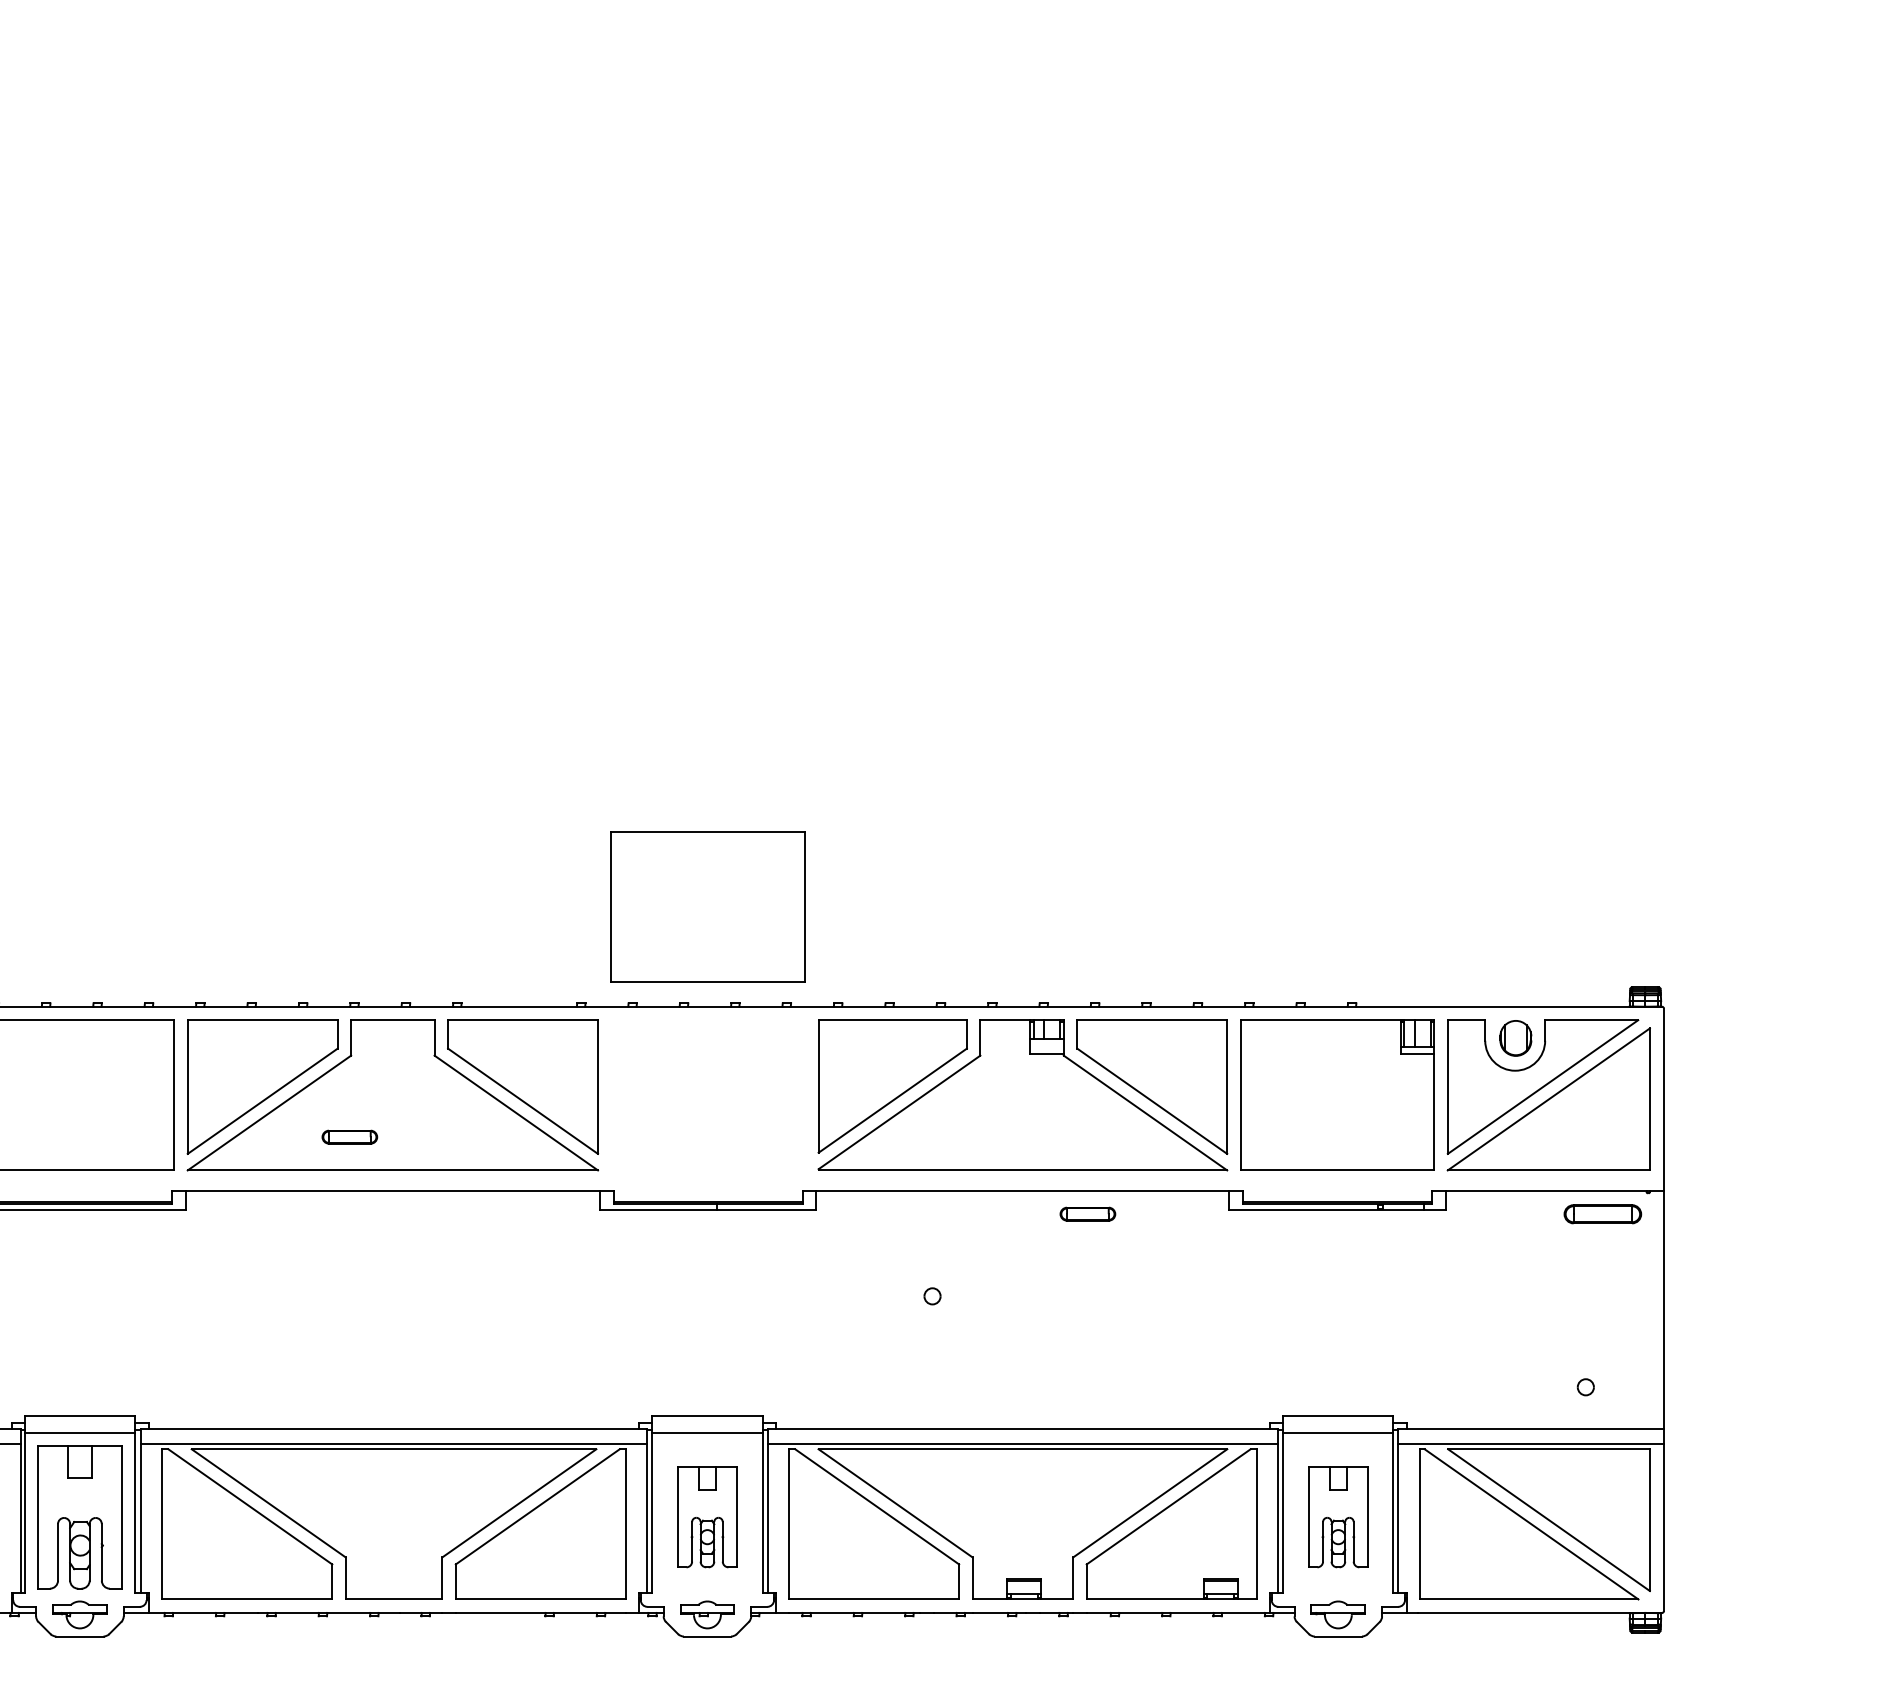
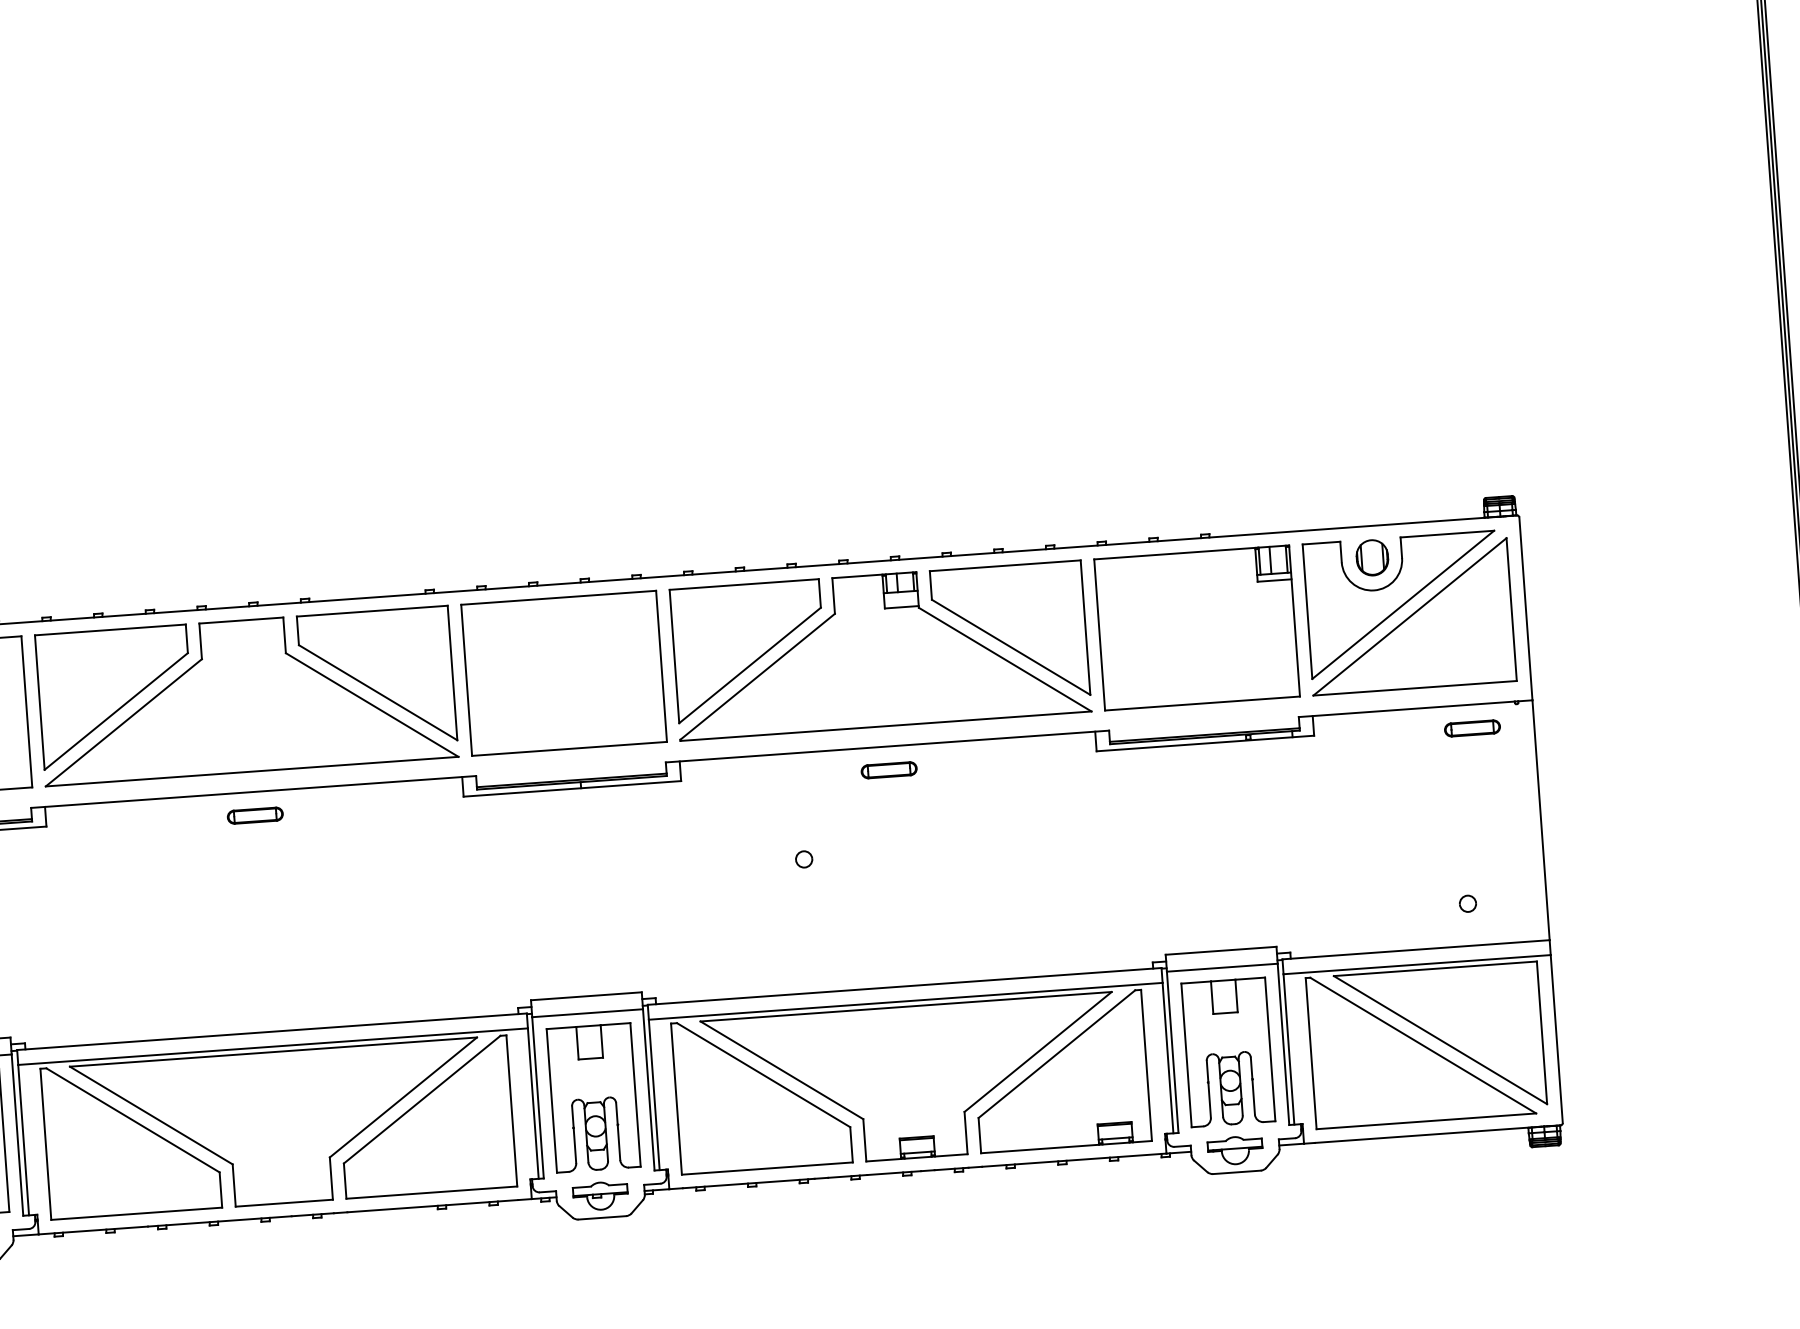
part: (707, 906) -> (563, 672), moved
part: (349, 1136) -> (254, 815), moved
part: (1087, 1213) -> (888, 769), moved
part: (1602, 1213) -> (1472, 727), size x0.71
part: (707, 1517) -> (593, 1098), size x1.43
part: (1338, 1517) -> (1228, 1052), size x1.43

